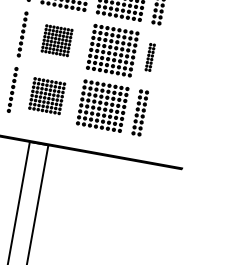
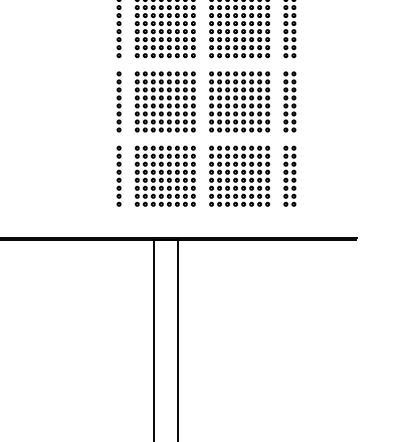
part: (56, 40) -> (164, 101), size x1.67
part: (150, 57) -> (289, 101), size x1.67
part: (46, 95) -> (164, 175), size x1.43

